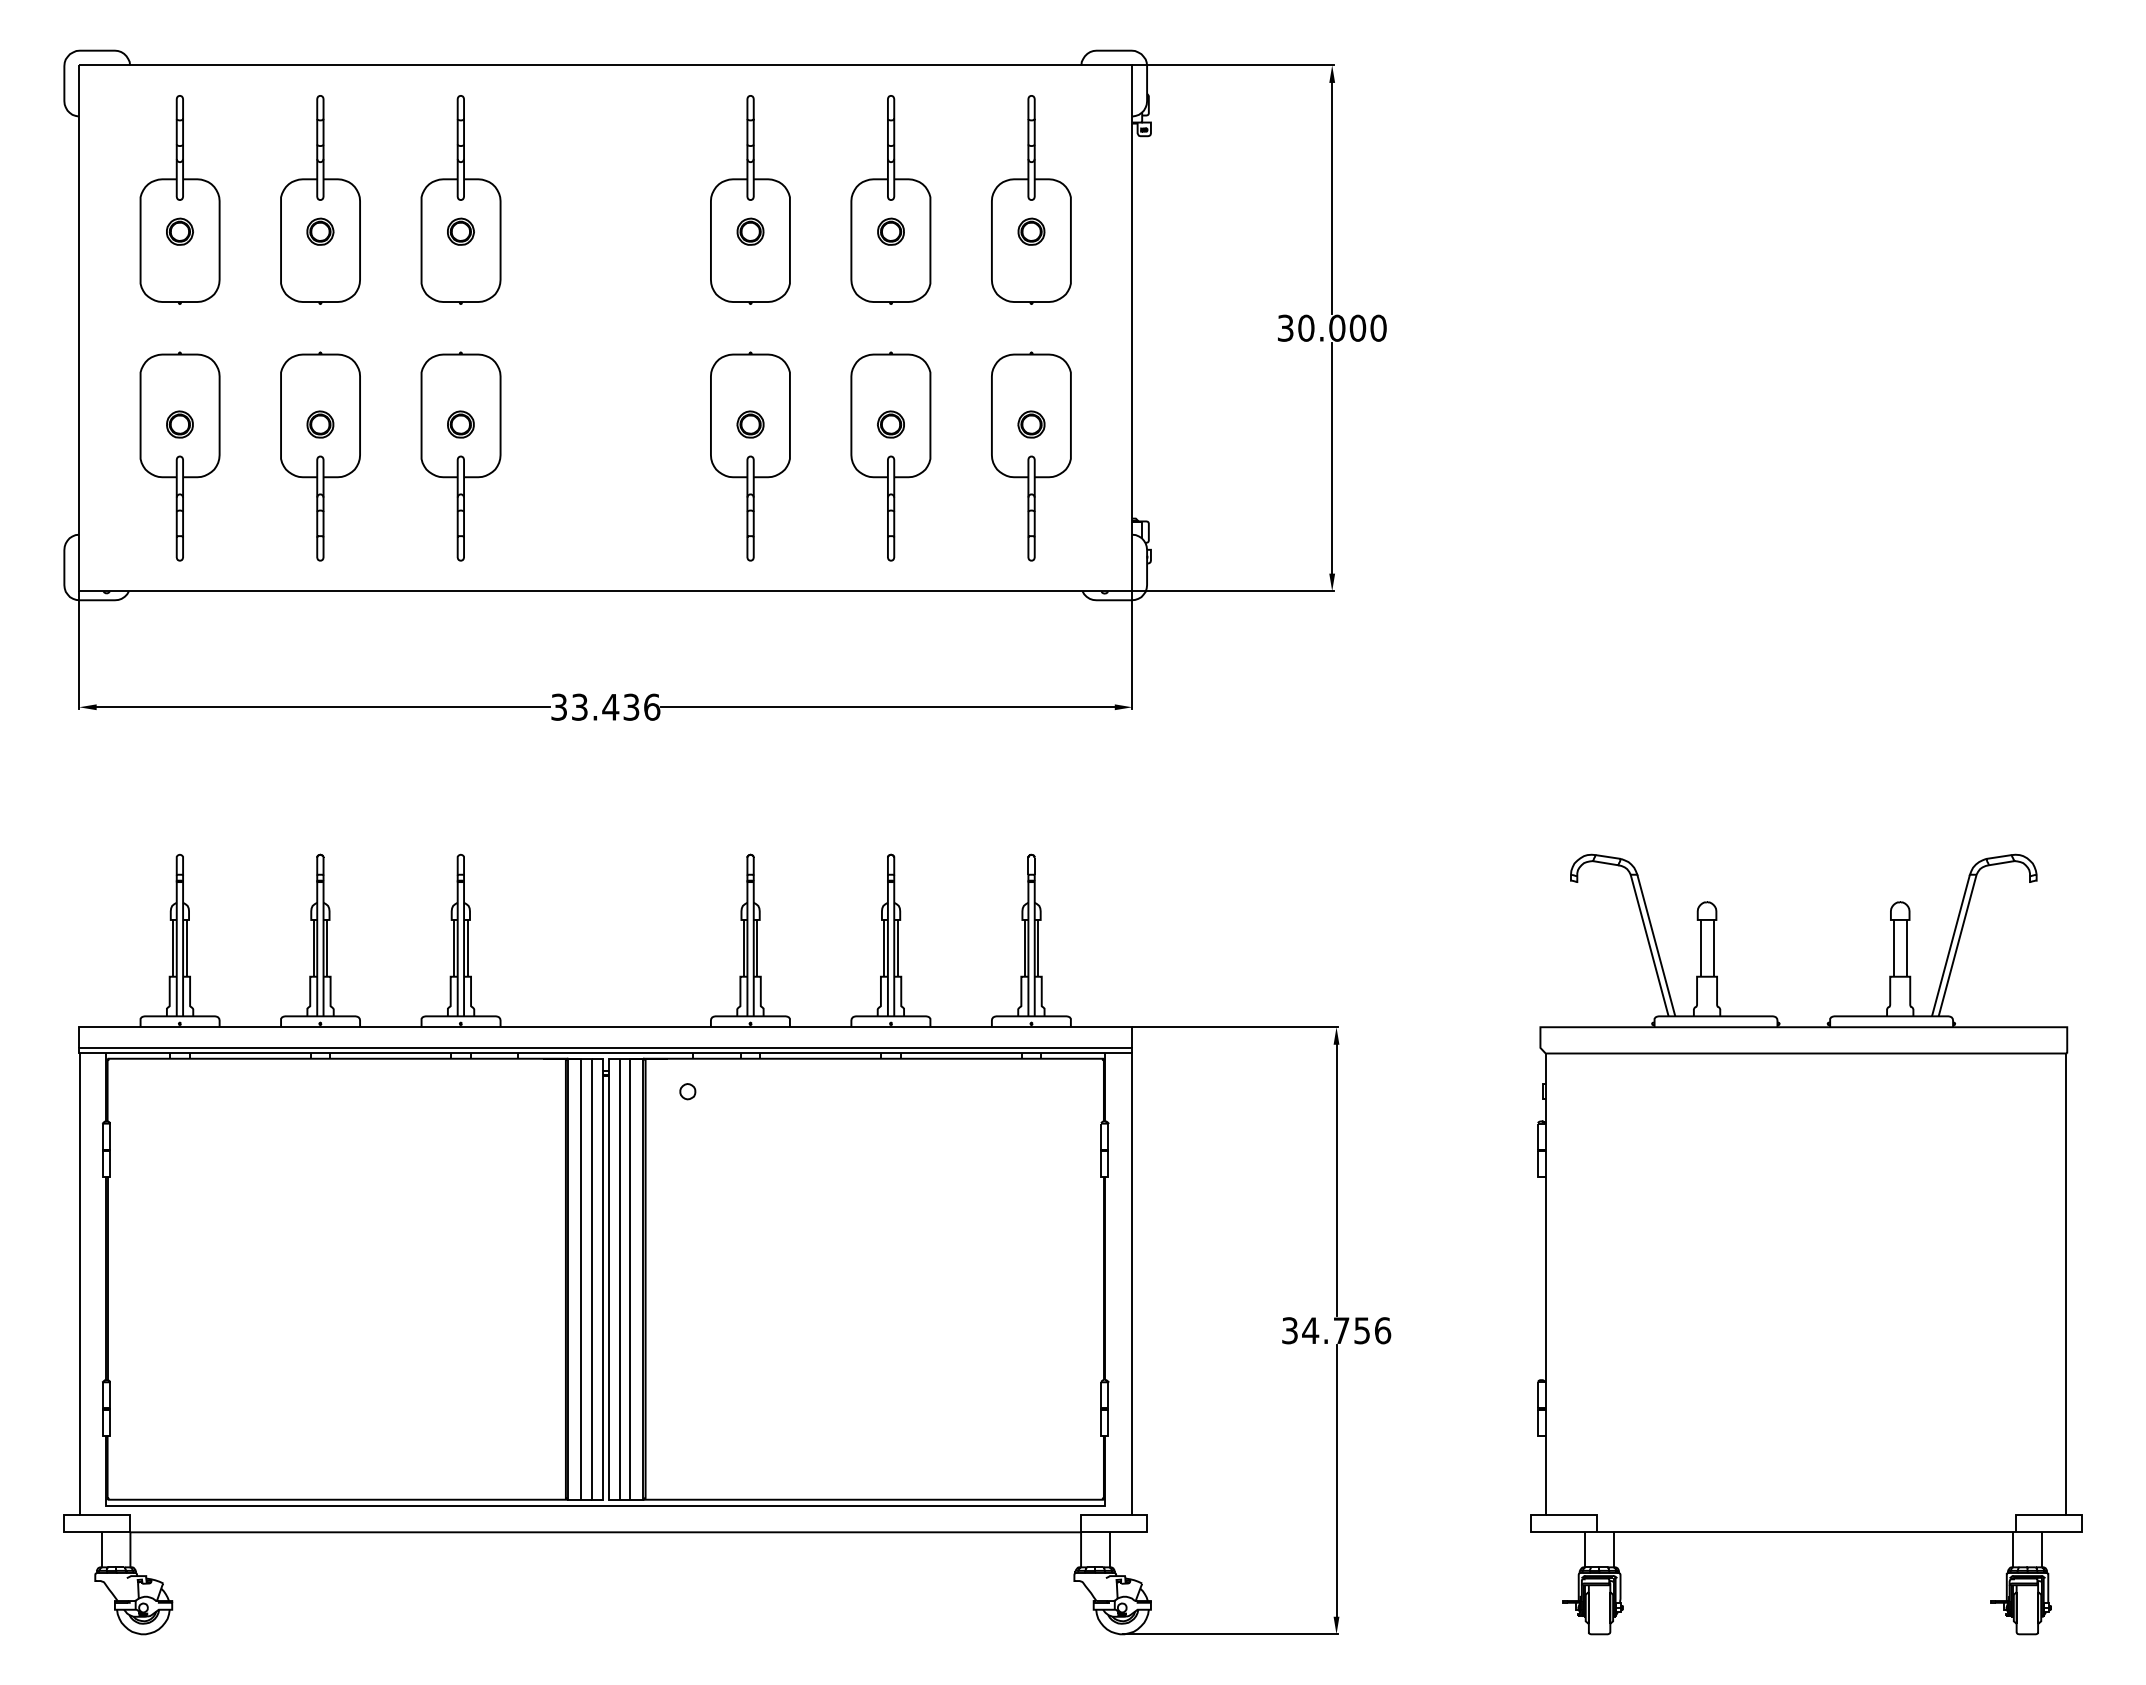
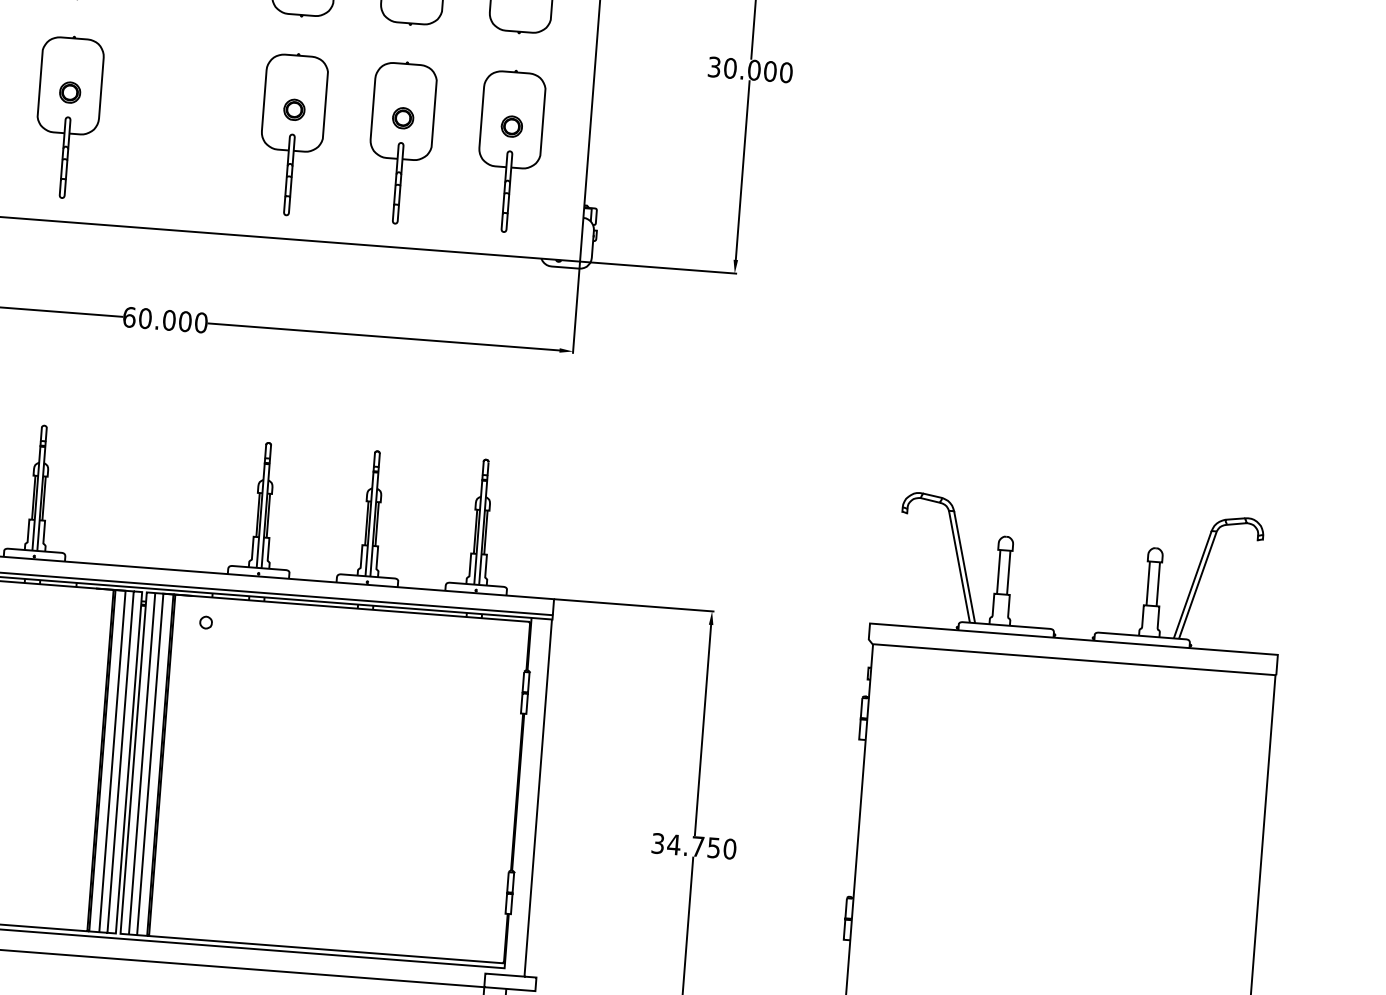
text: (605, 706) -> (165, 319), 33.436 -> 60.000
text: (1382, 1330) -> (729, 848), 34.756 -> 34.750

